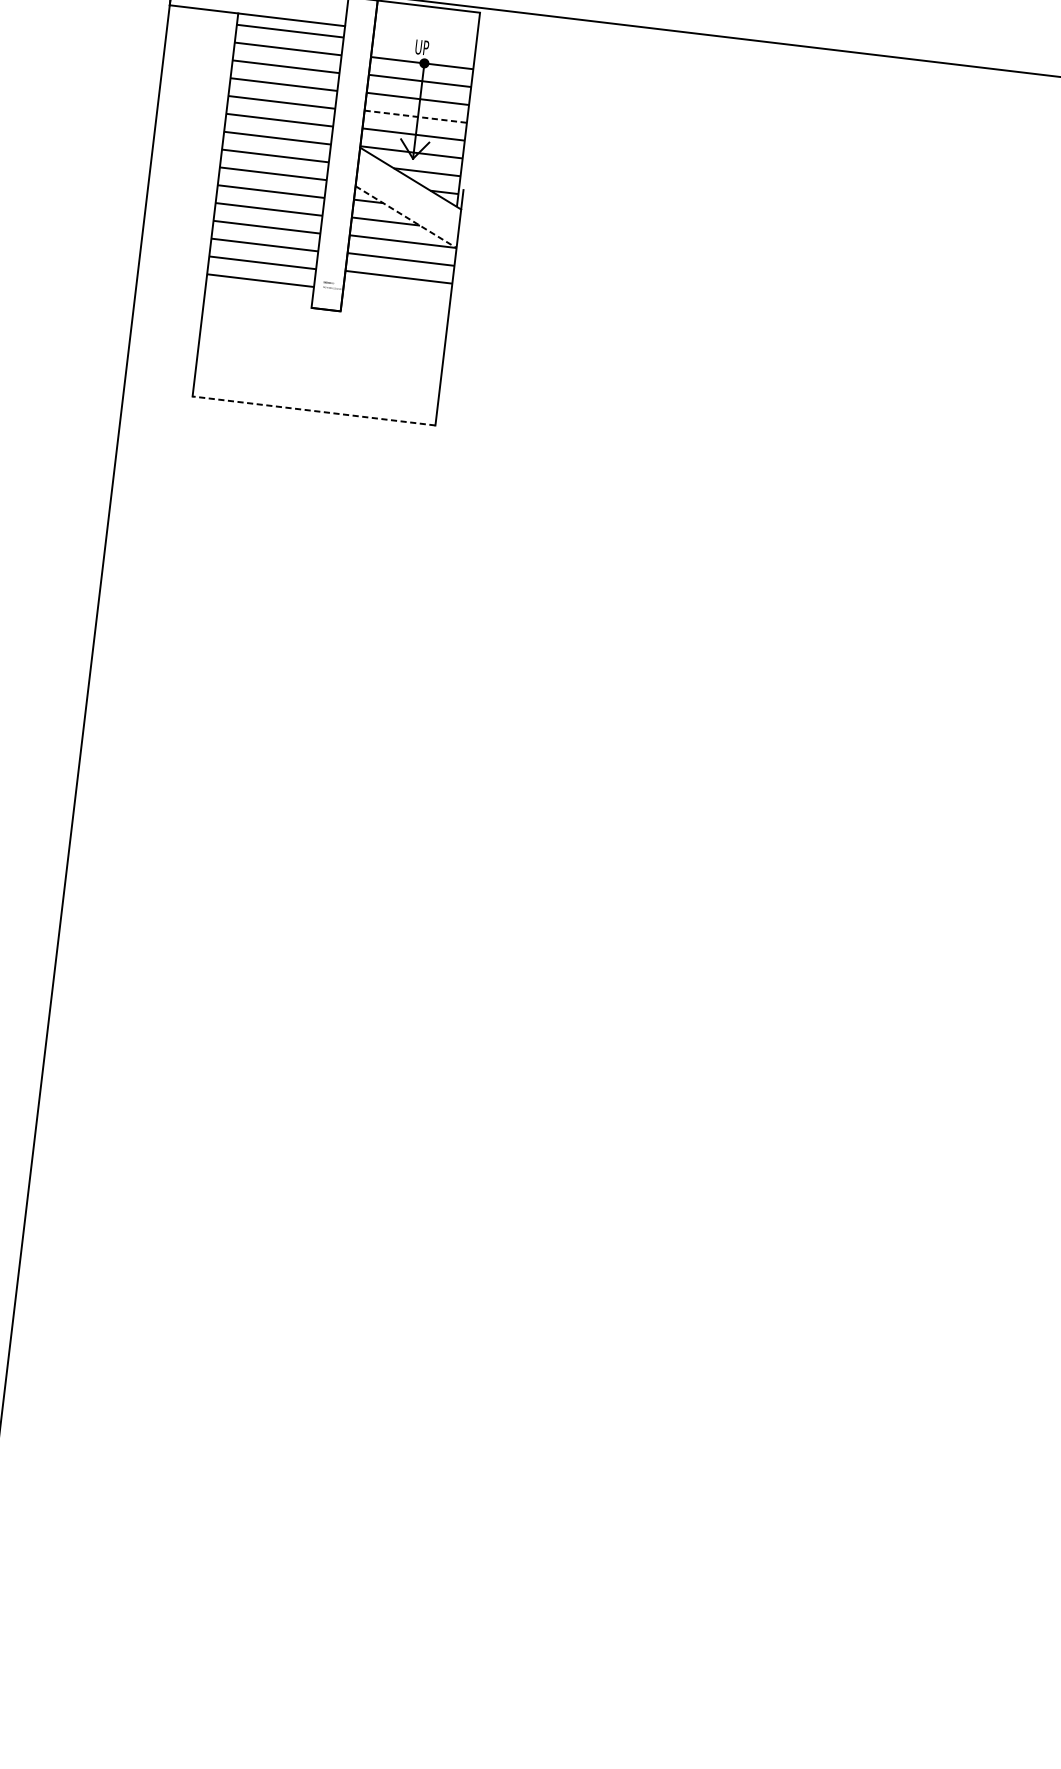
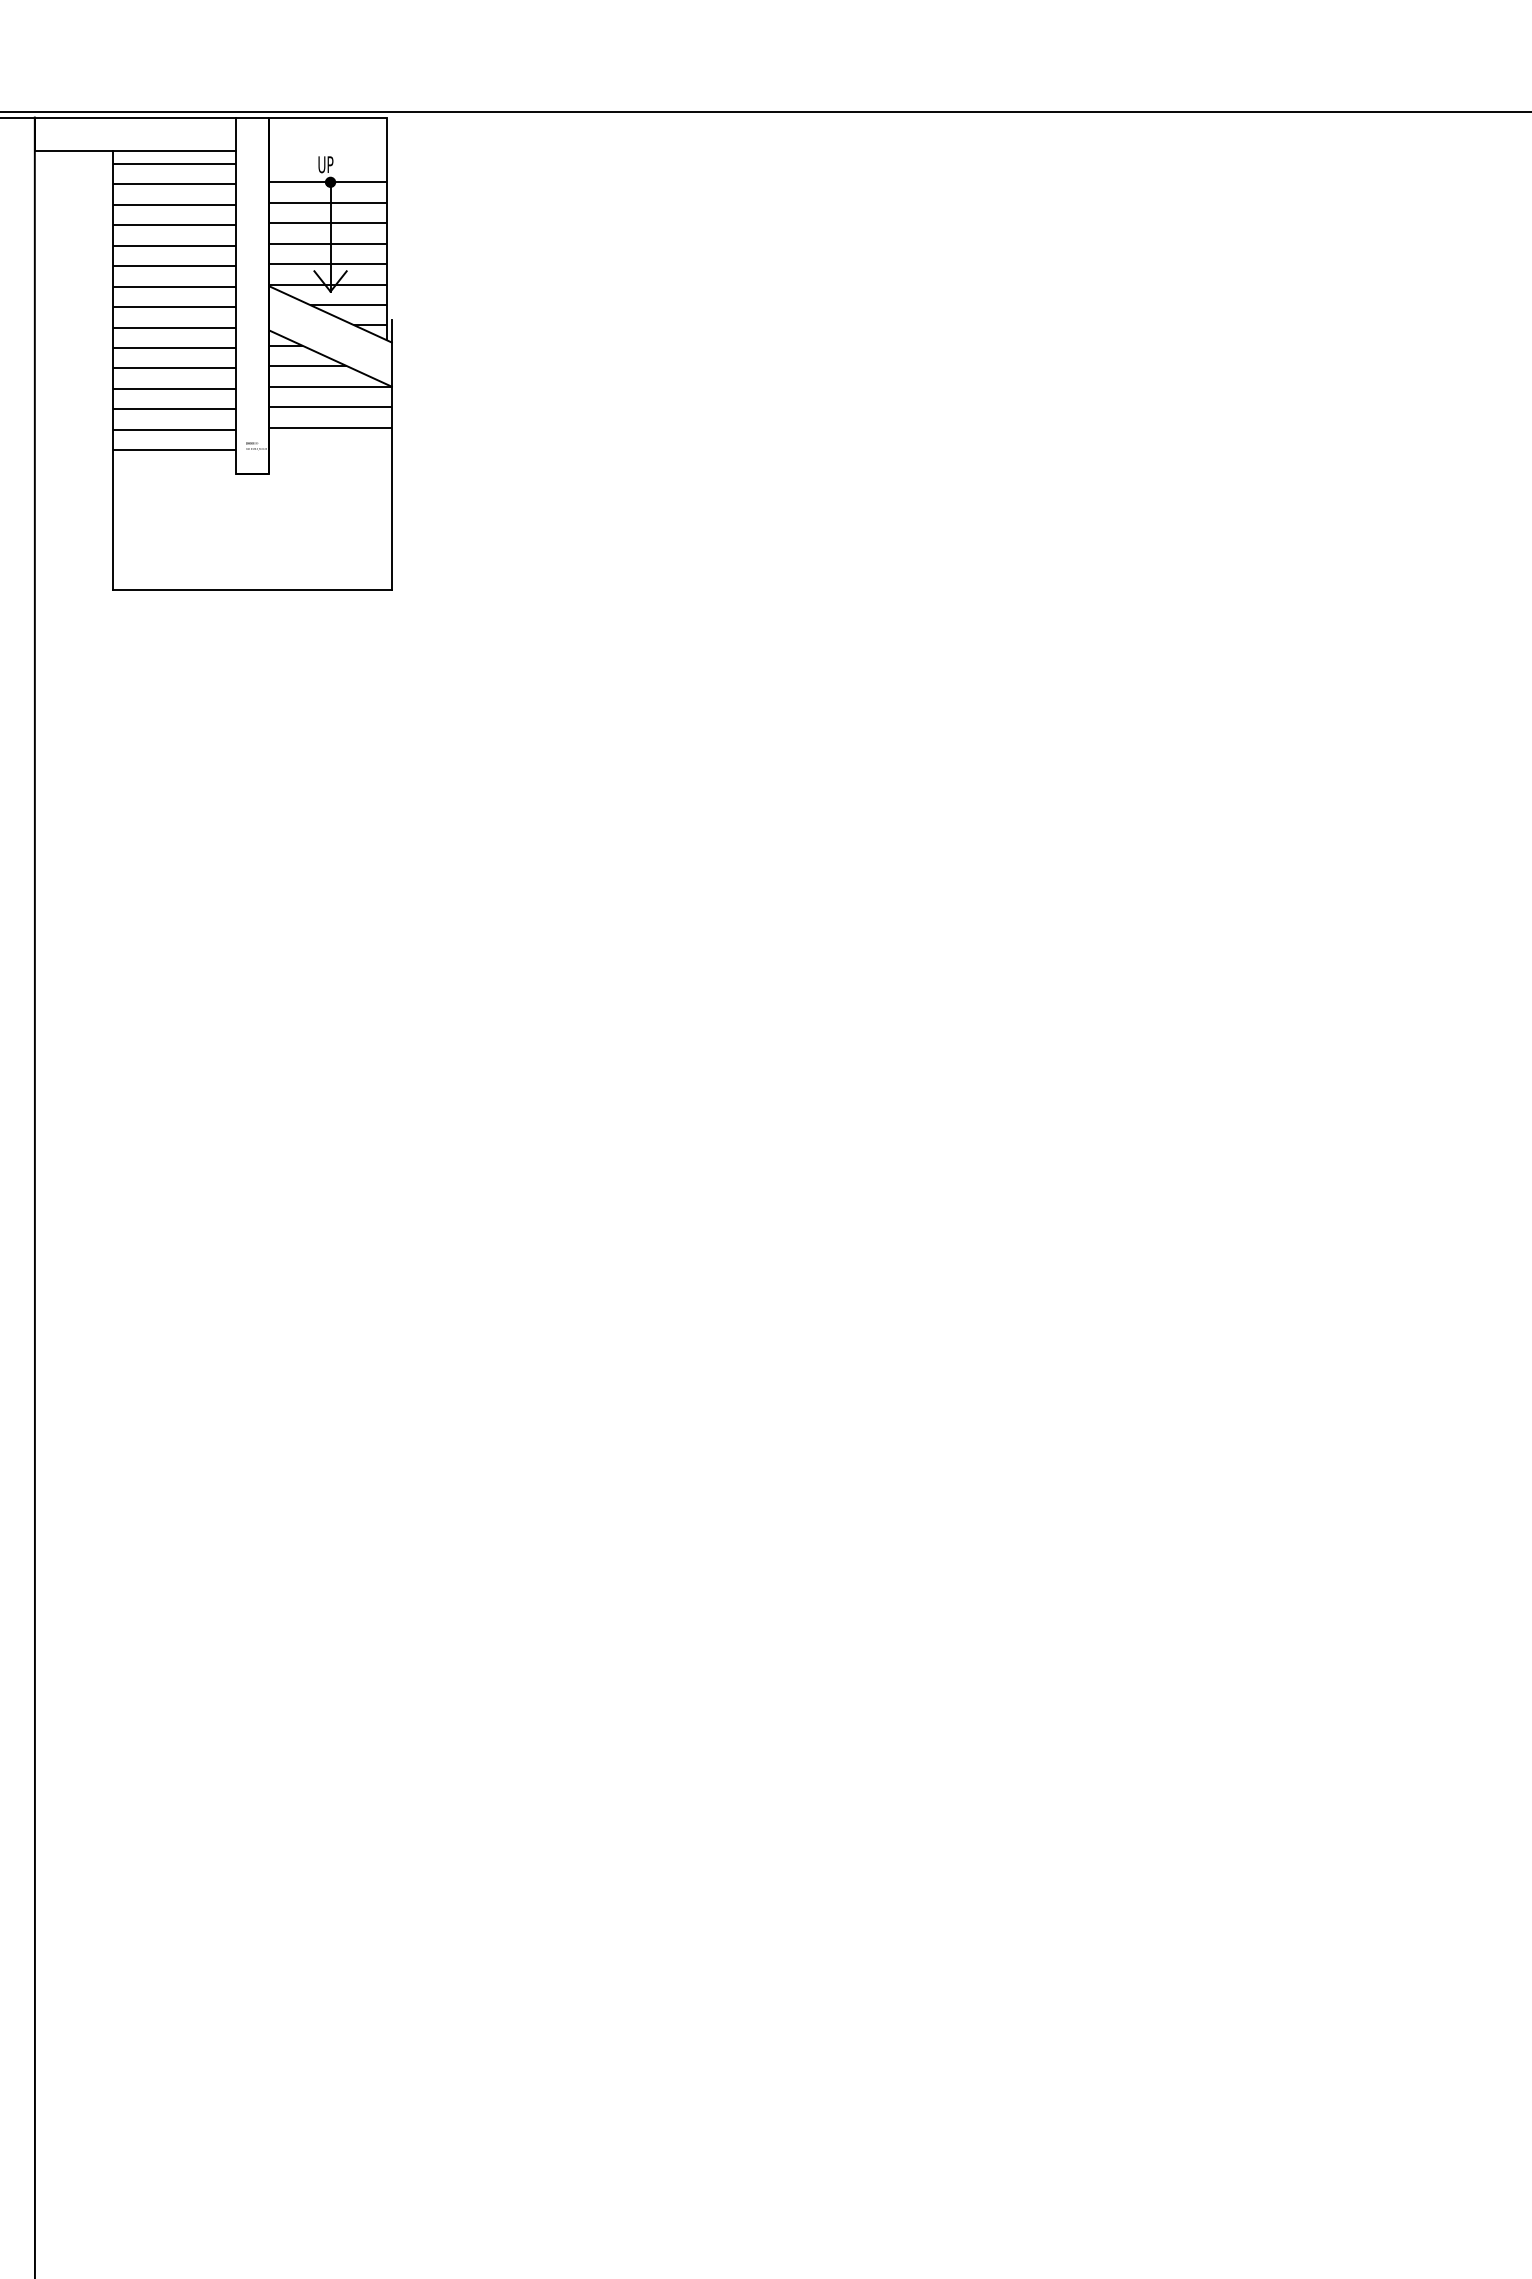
line: (415, 116) -> (327, 243), dashed -> solid
line: (406, 217) -> (331, 358), dashed -> solid
line: (313, 411) -> (252, 590), dashed -> solid

